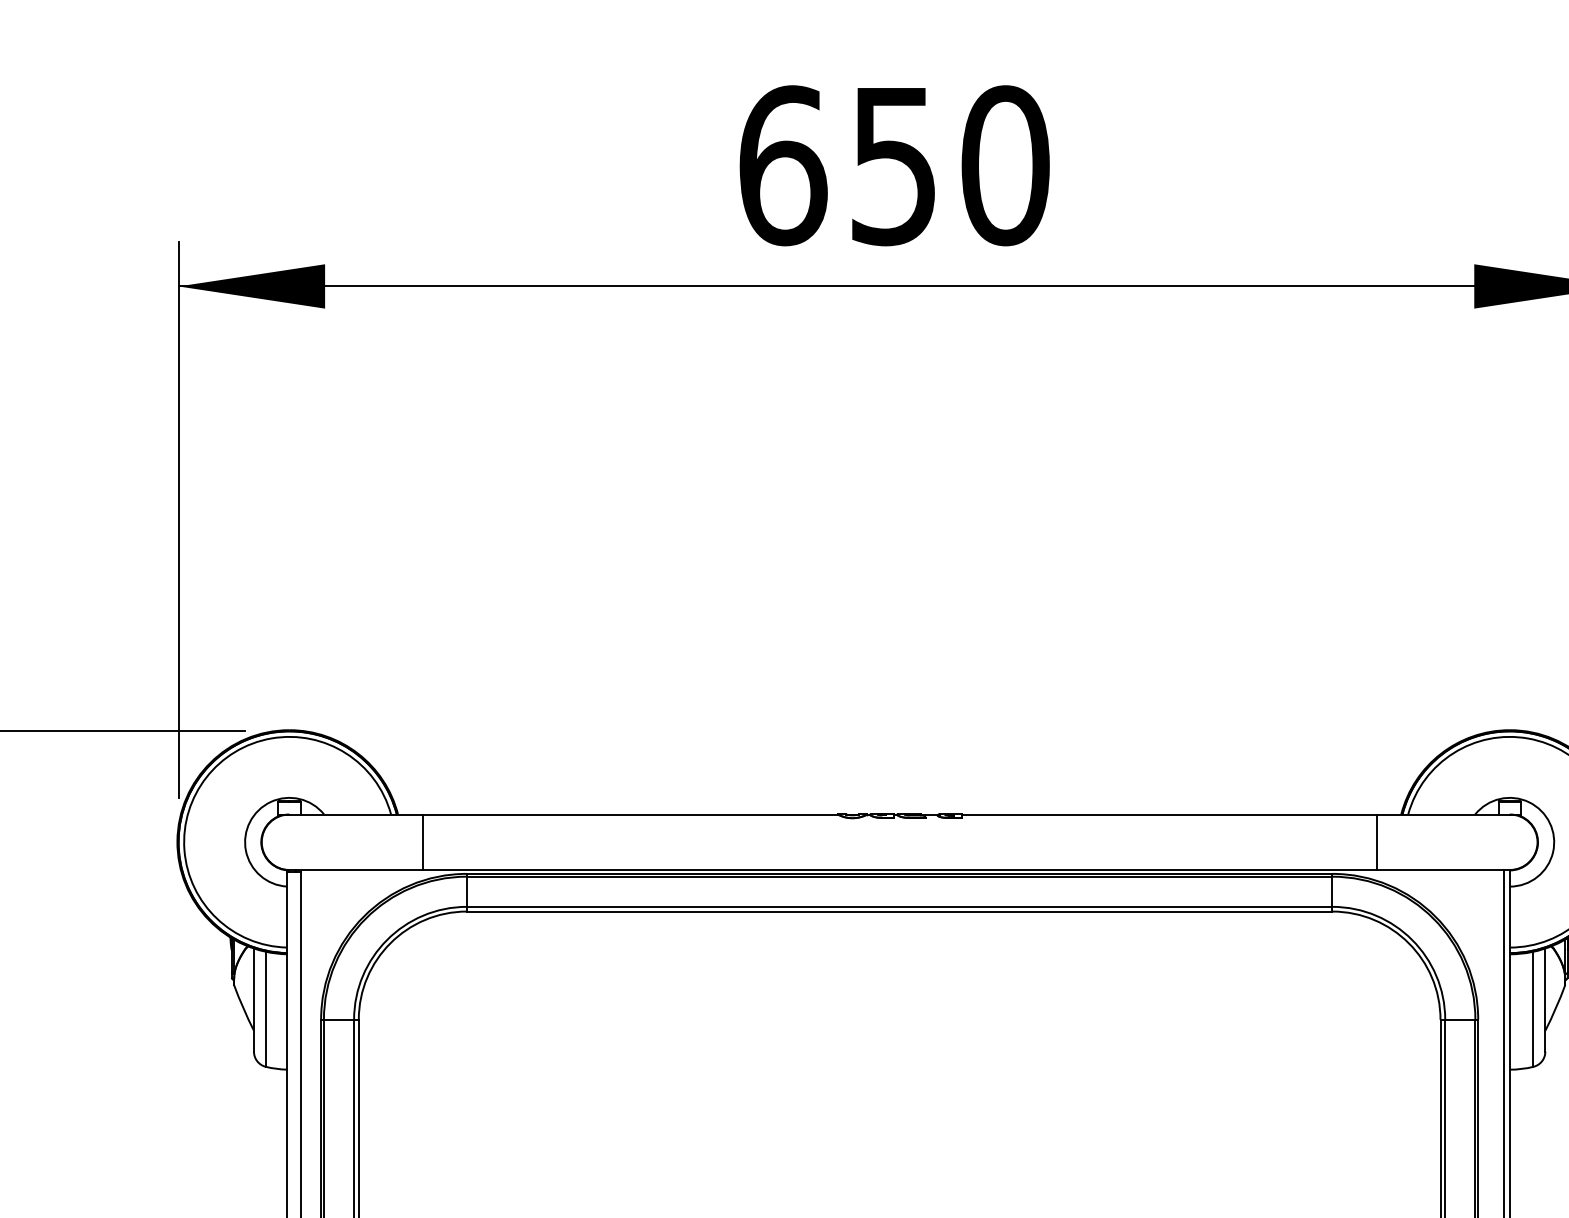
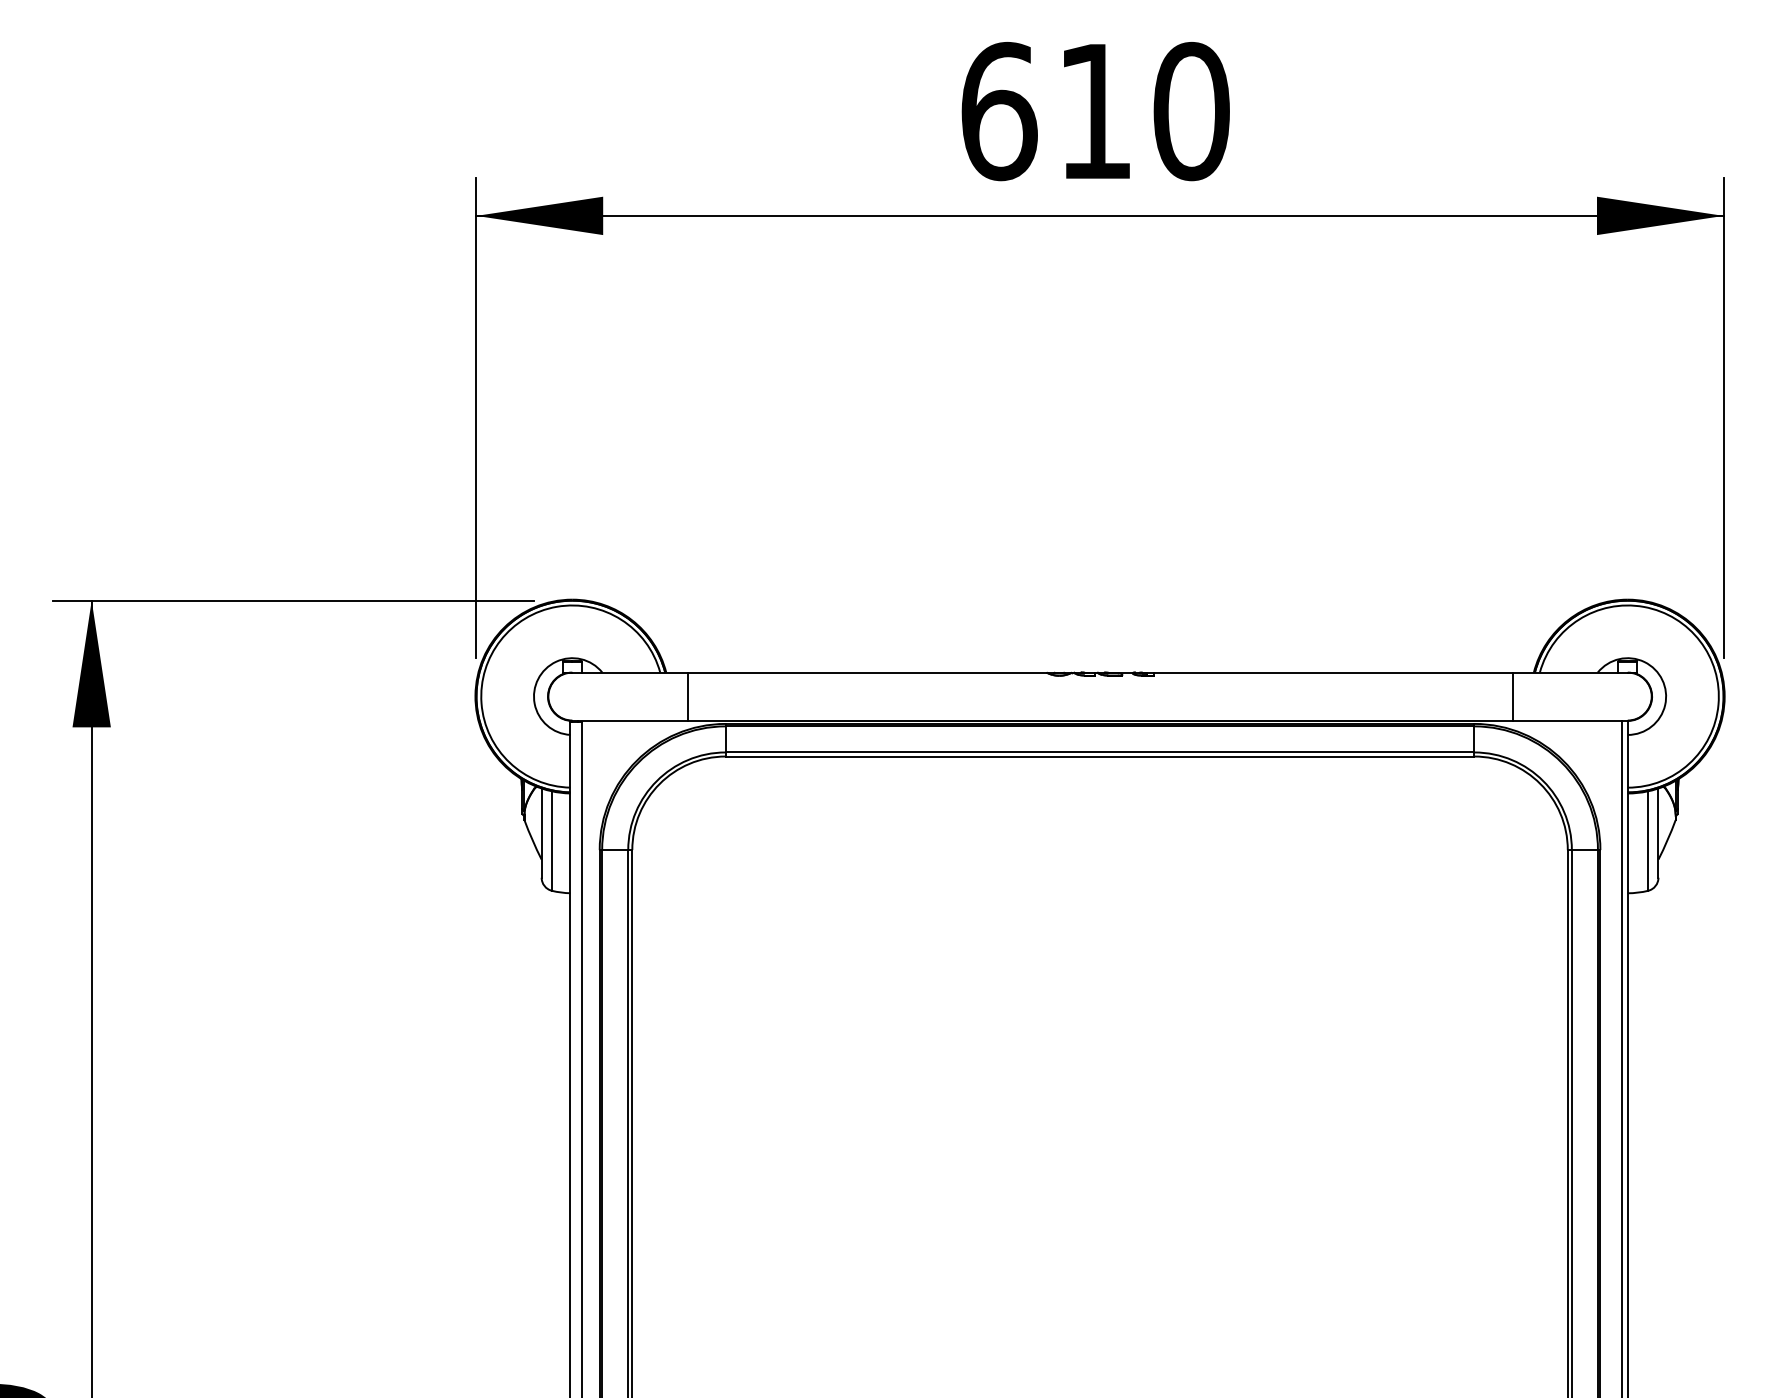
text: (893, 166) -> (1094, 112), 650 -> 610

